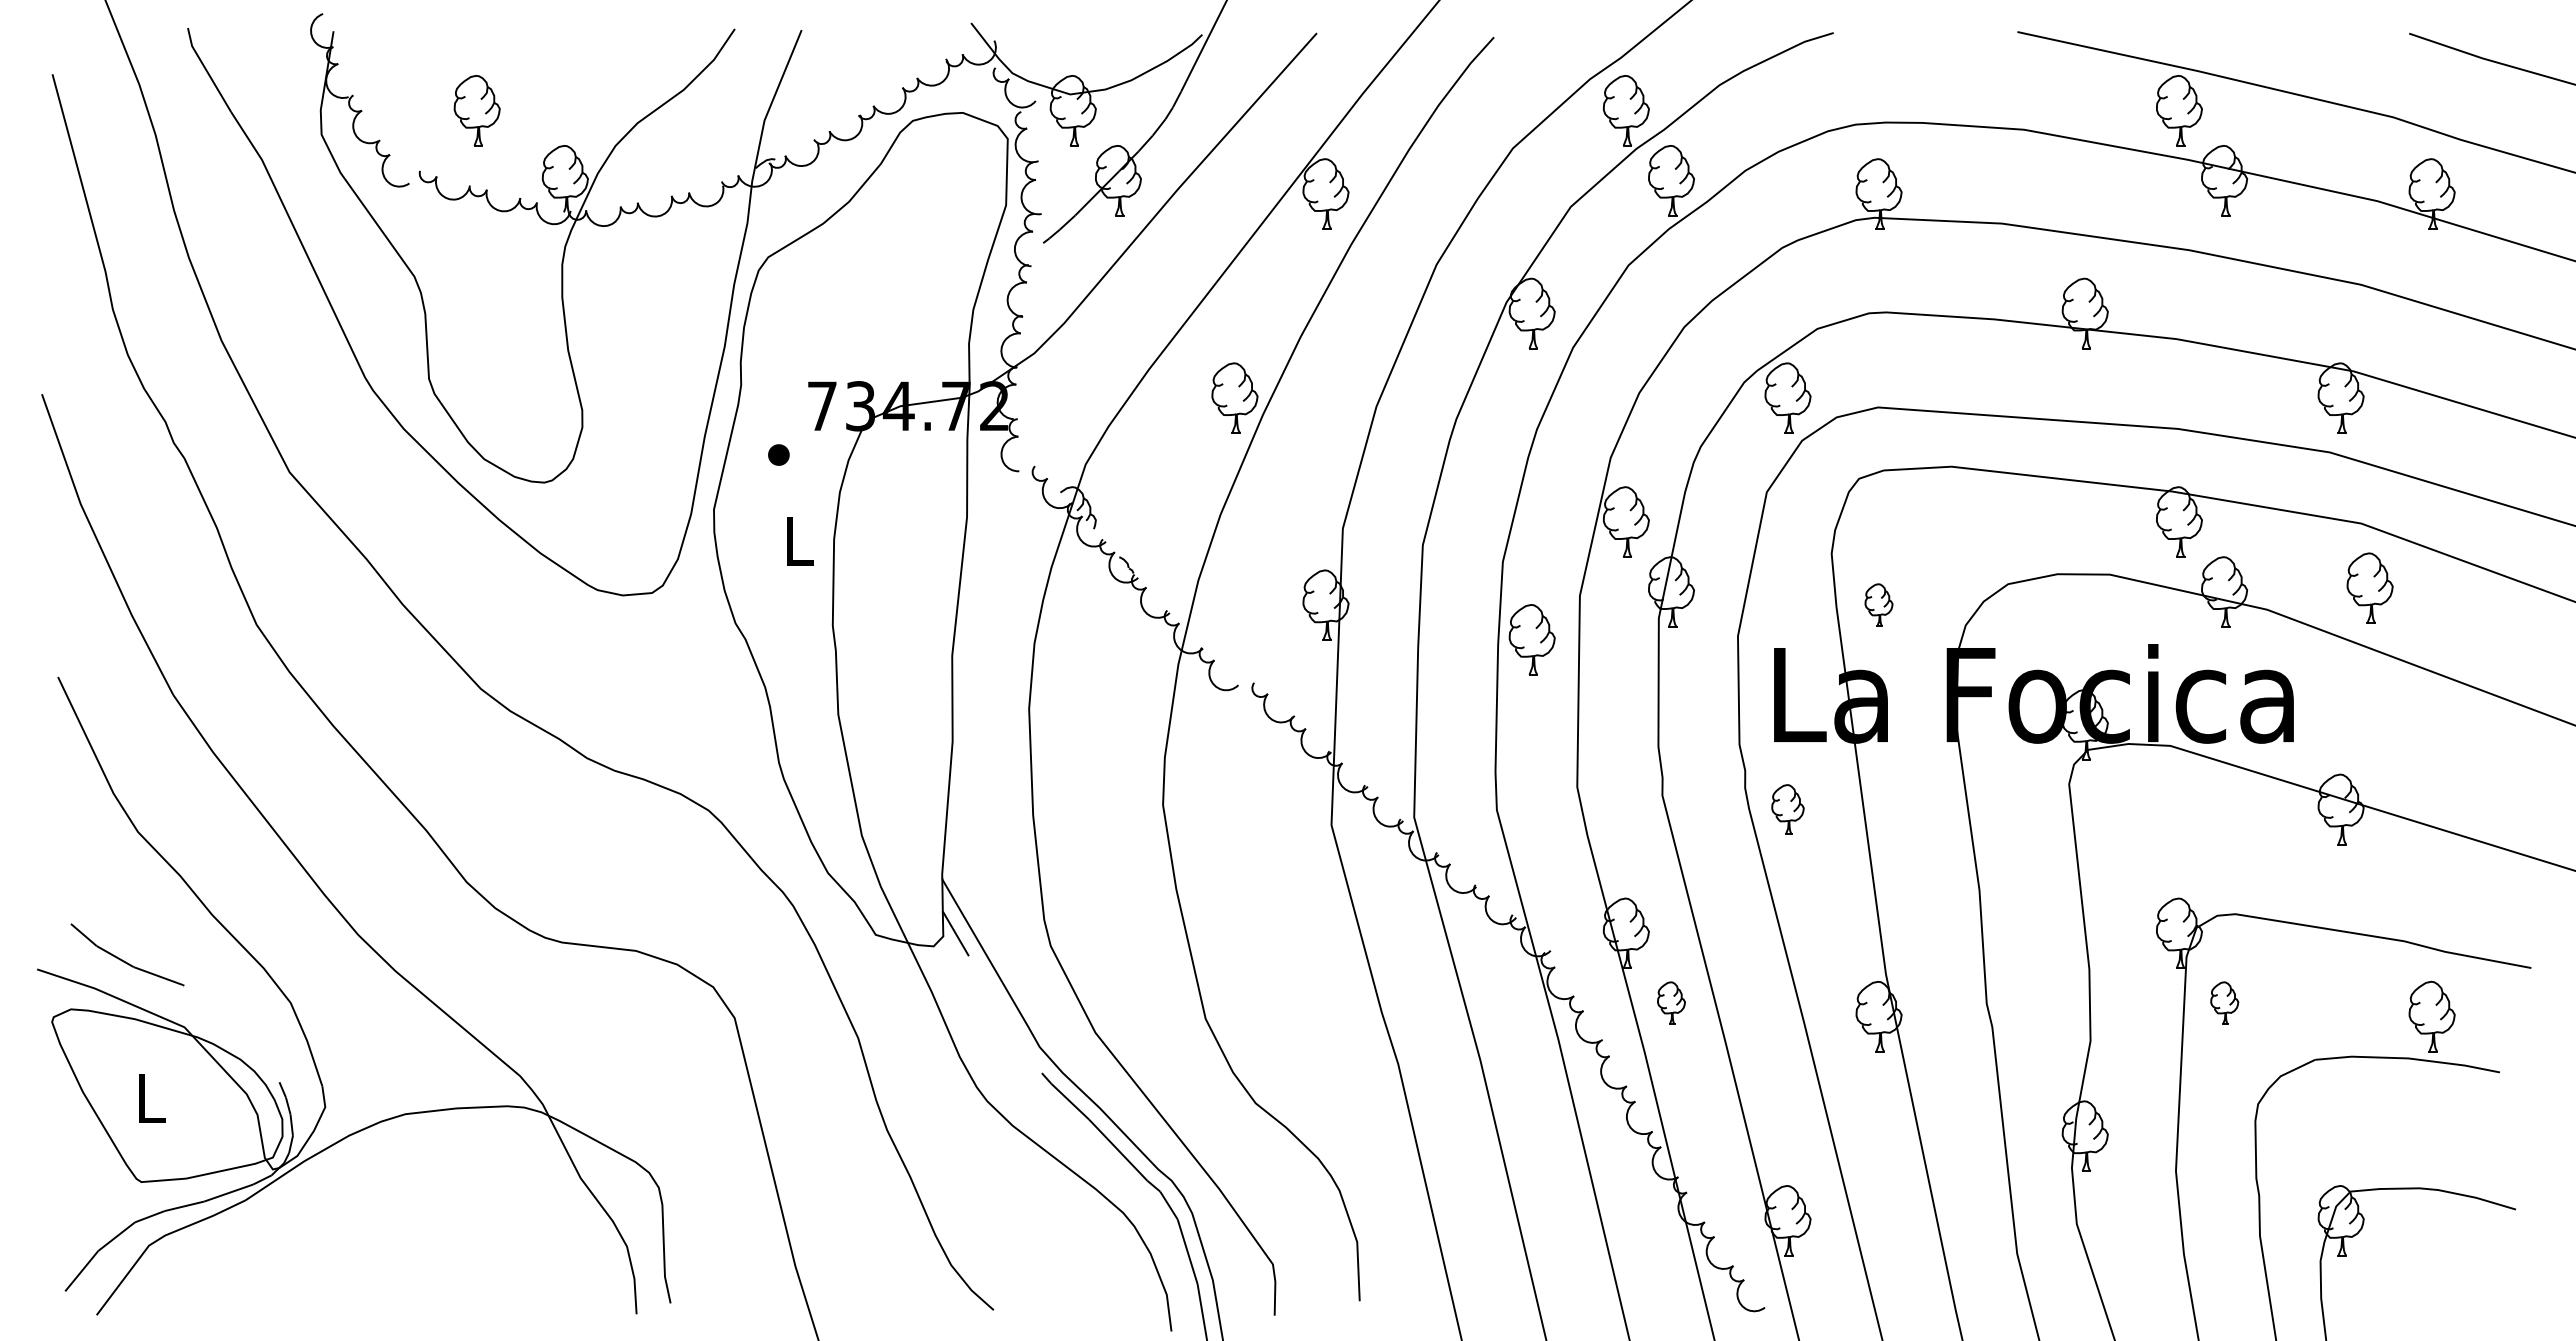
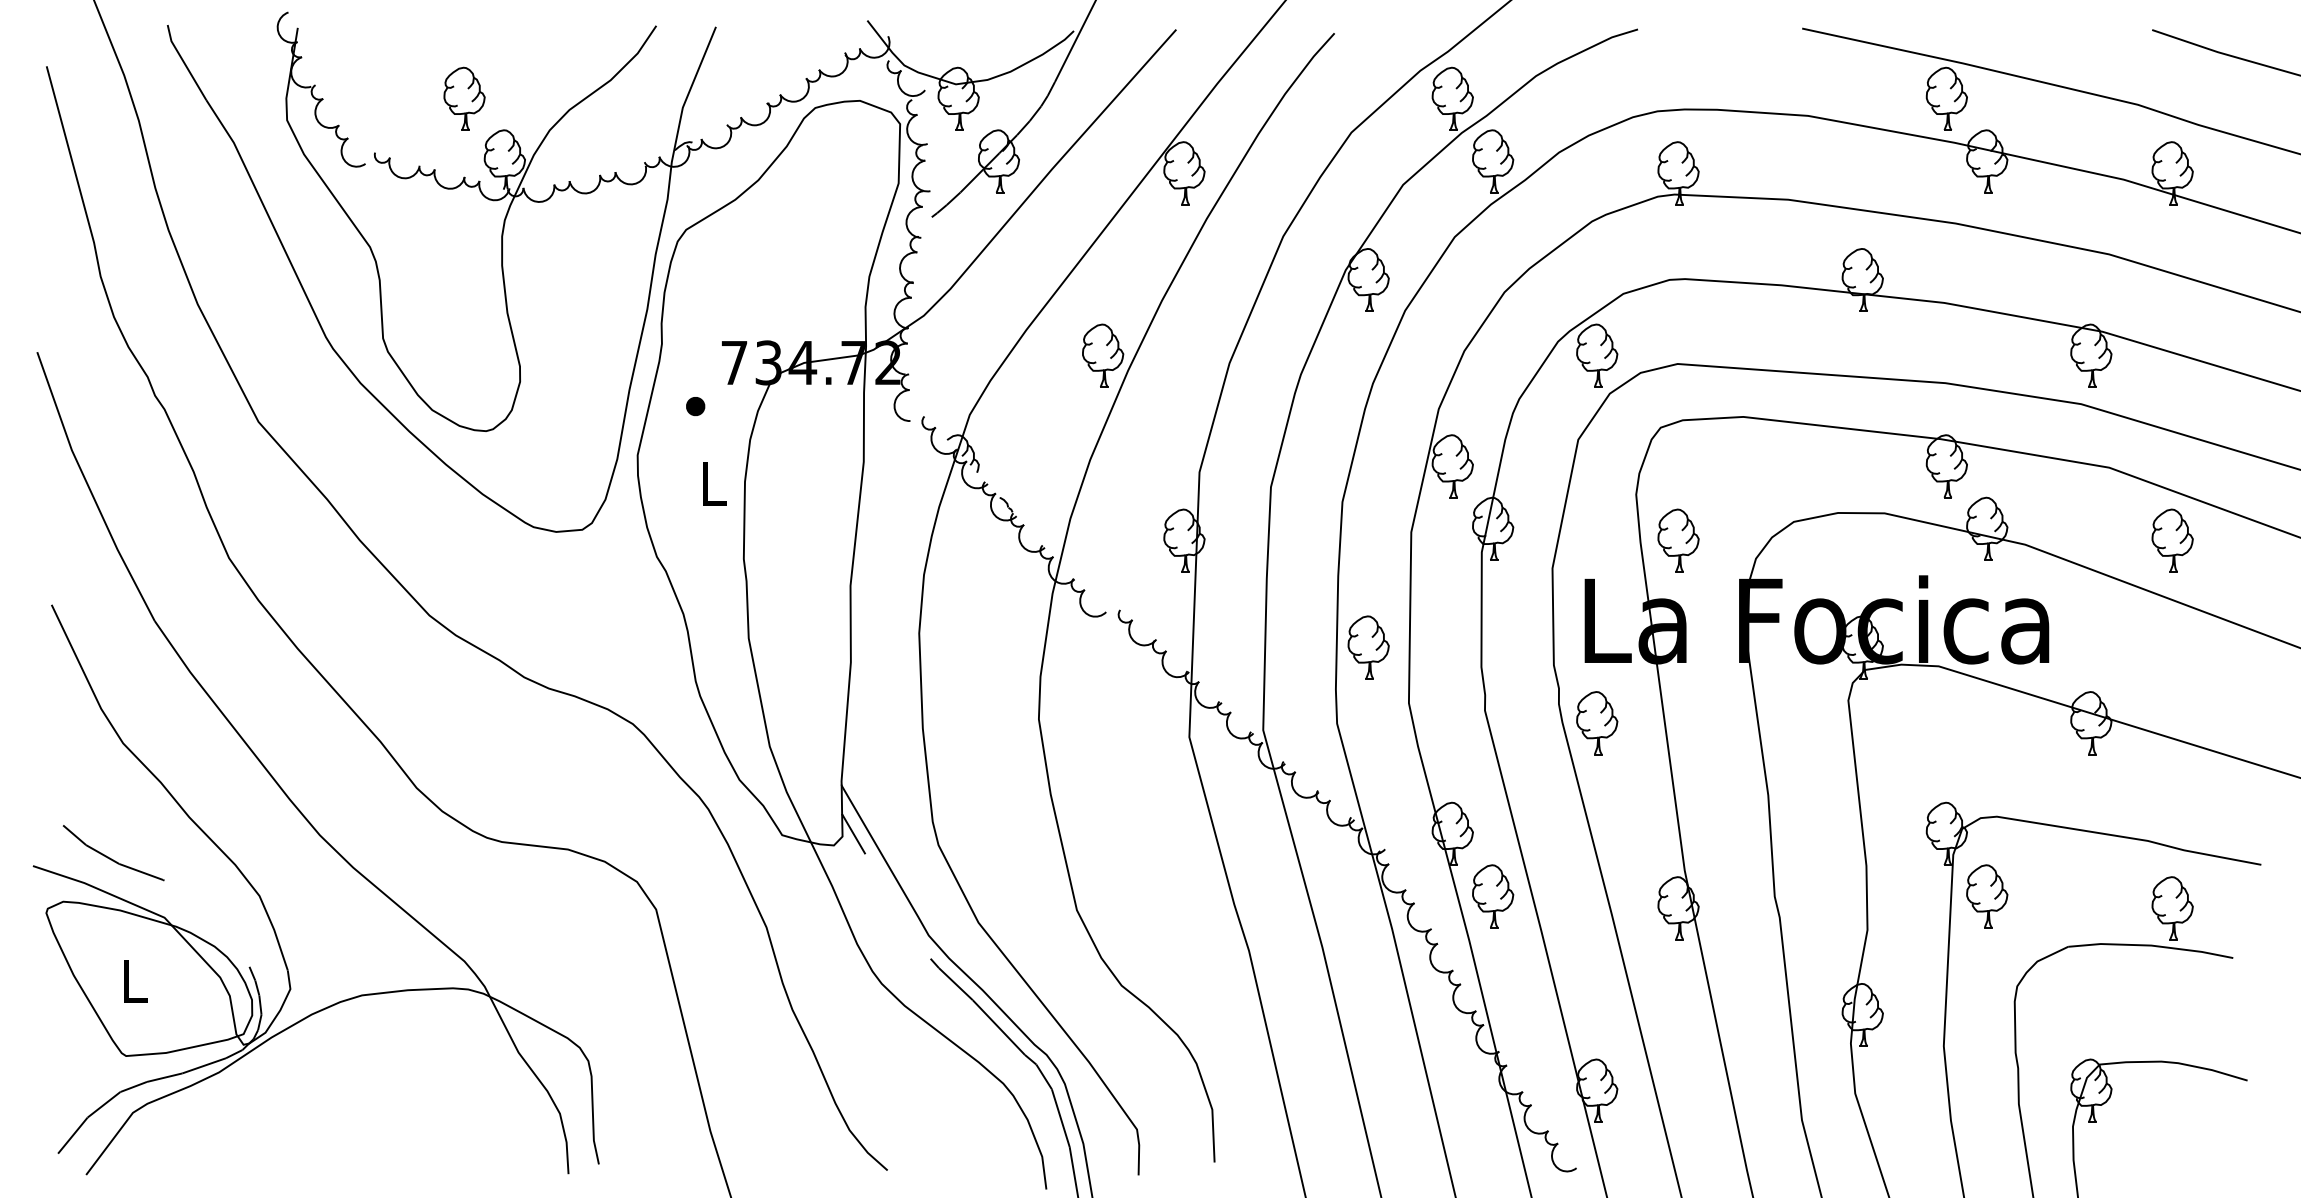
part: (476, 110) -> (463, 98), moved
part: (2369, 587) -> (2172, 540), moved
part: (1878, 604) -> (1678, 540), size x1.67
part: (1531, 639) -> (1368, 647), moved
part: (1787, 809) -> (1596, 723), size x1.43
part: (1671, 1002) -> (1493, 895), size x1.67
part: (2224, 1002) -> (1987, 895), size x1.67

